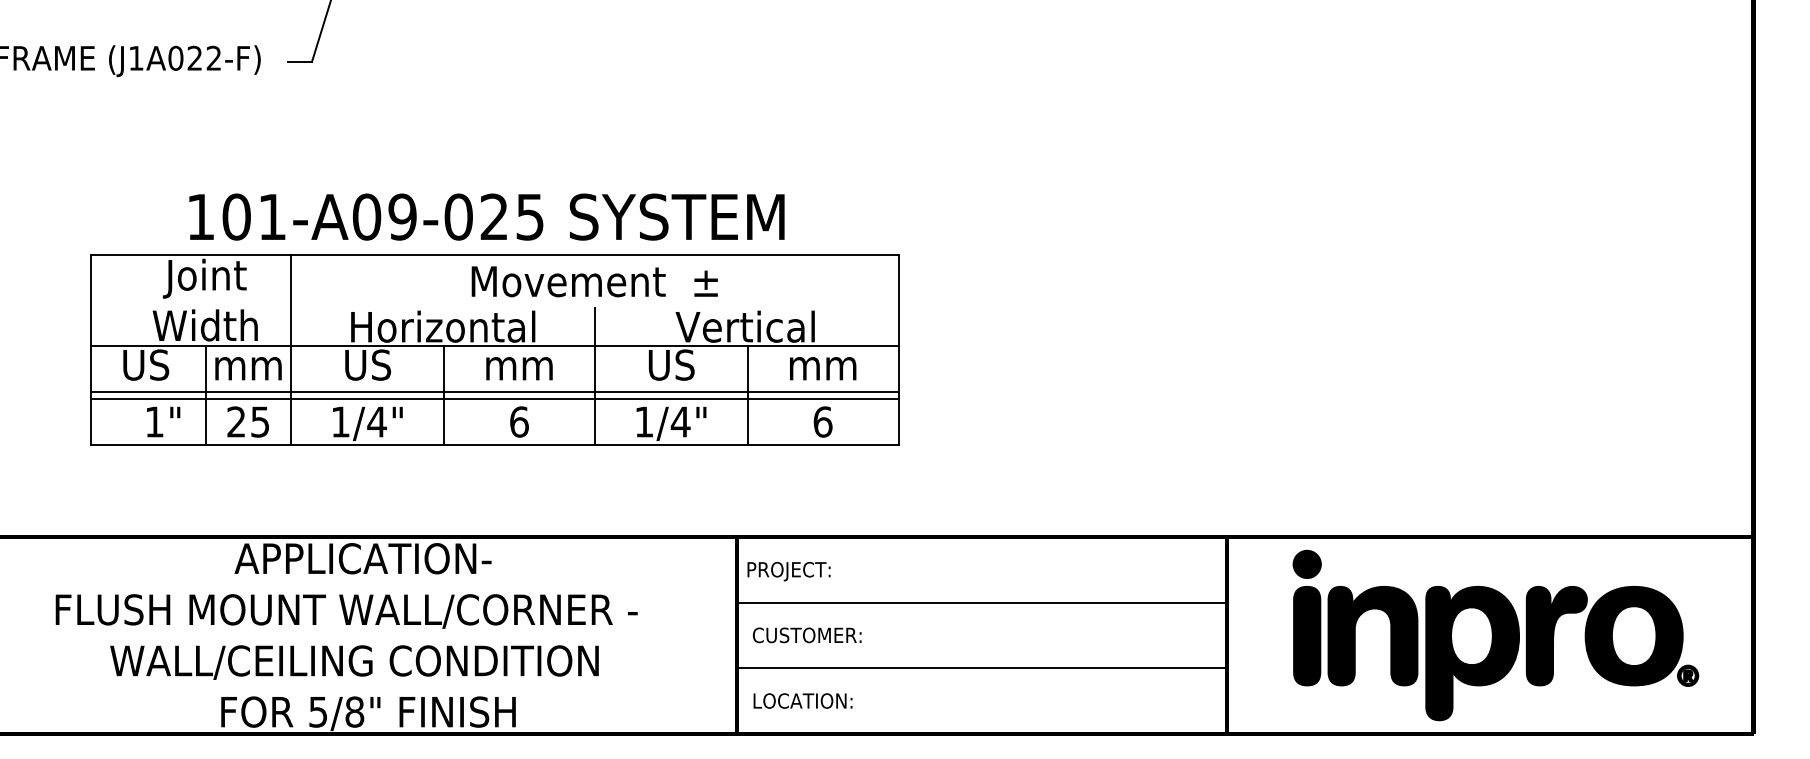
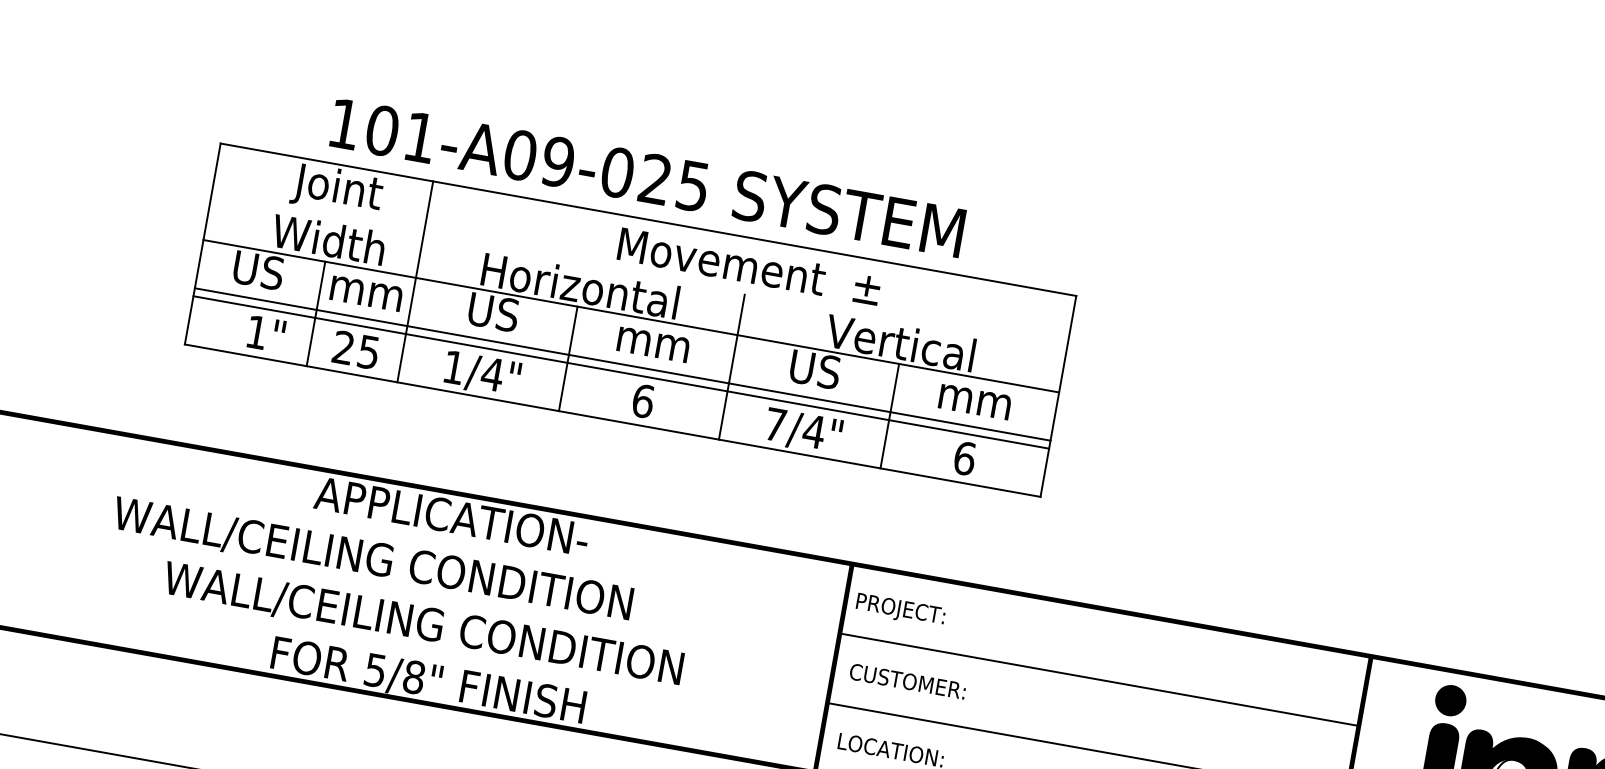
text: (644, 421) -> (775, 424), 1/4" -> 7/4"
text: (345, 611) -> (423, 569), FLUSH MOUNT WALL/CORNER - -> WALL/CEILING CONDITION

